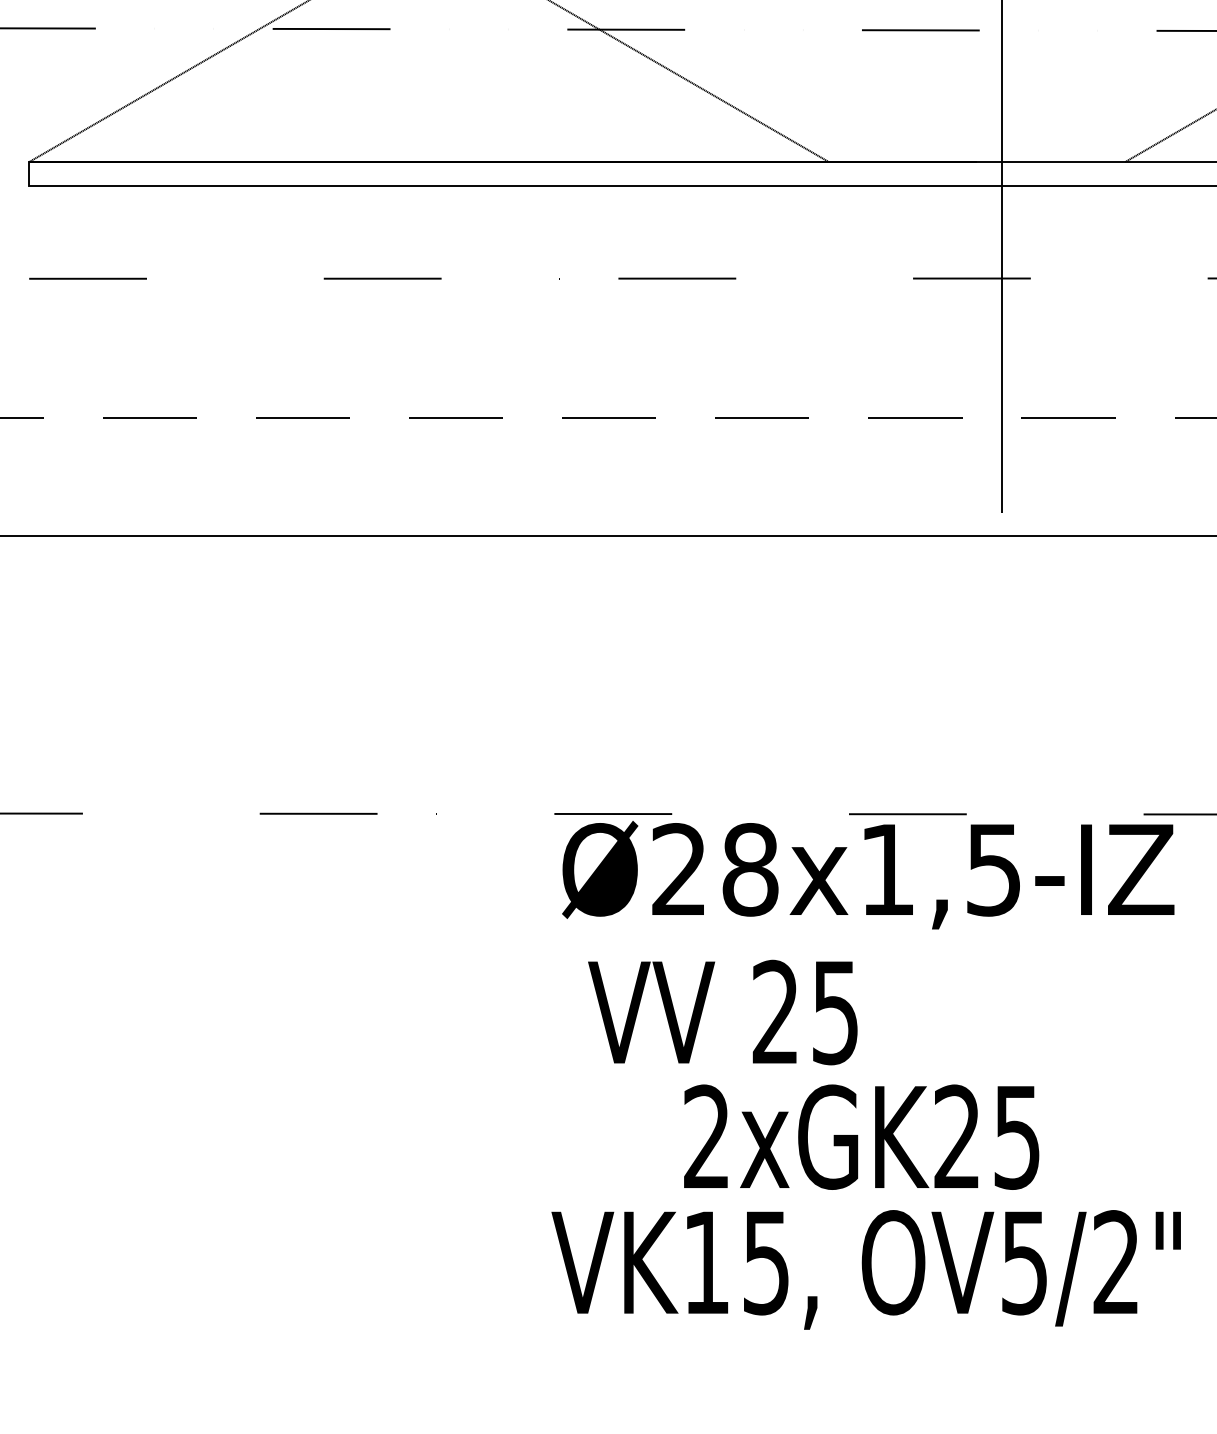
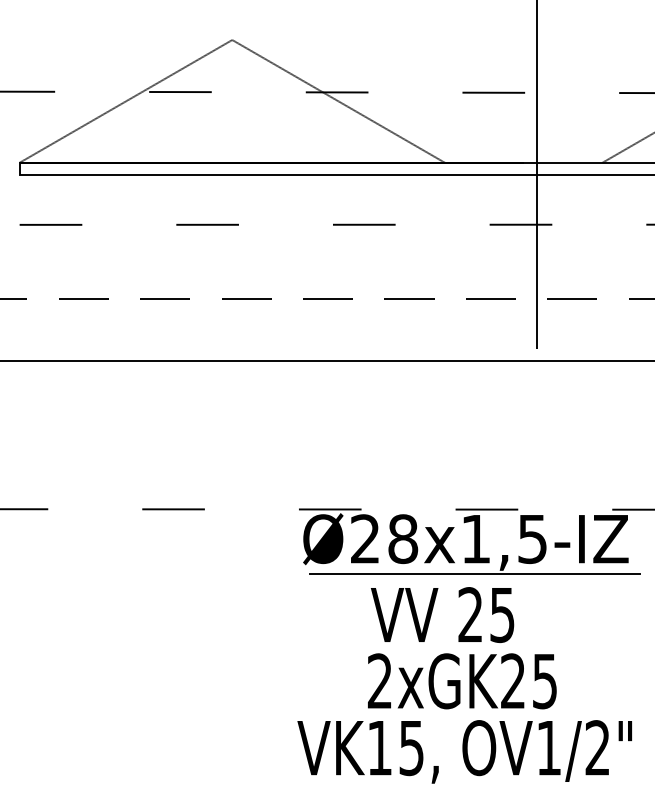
line: (884, 934) -> (474, 573), added
text: (722, 1011) -> (442, 614), moved
text: (1023, 1263) -> (548, 748), OV5/2" -> OV1/2"

